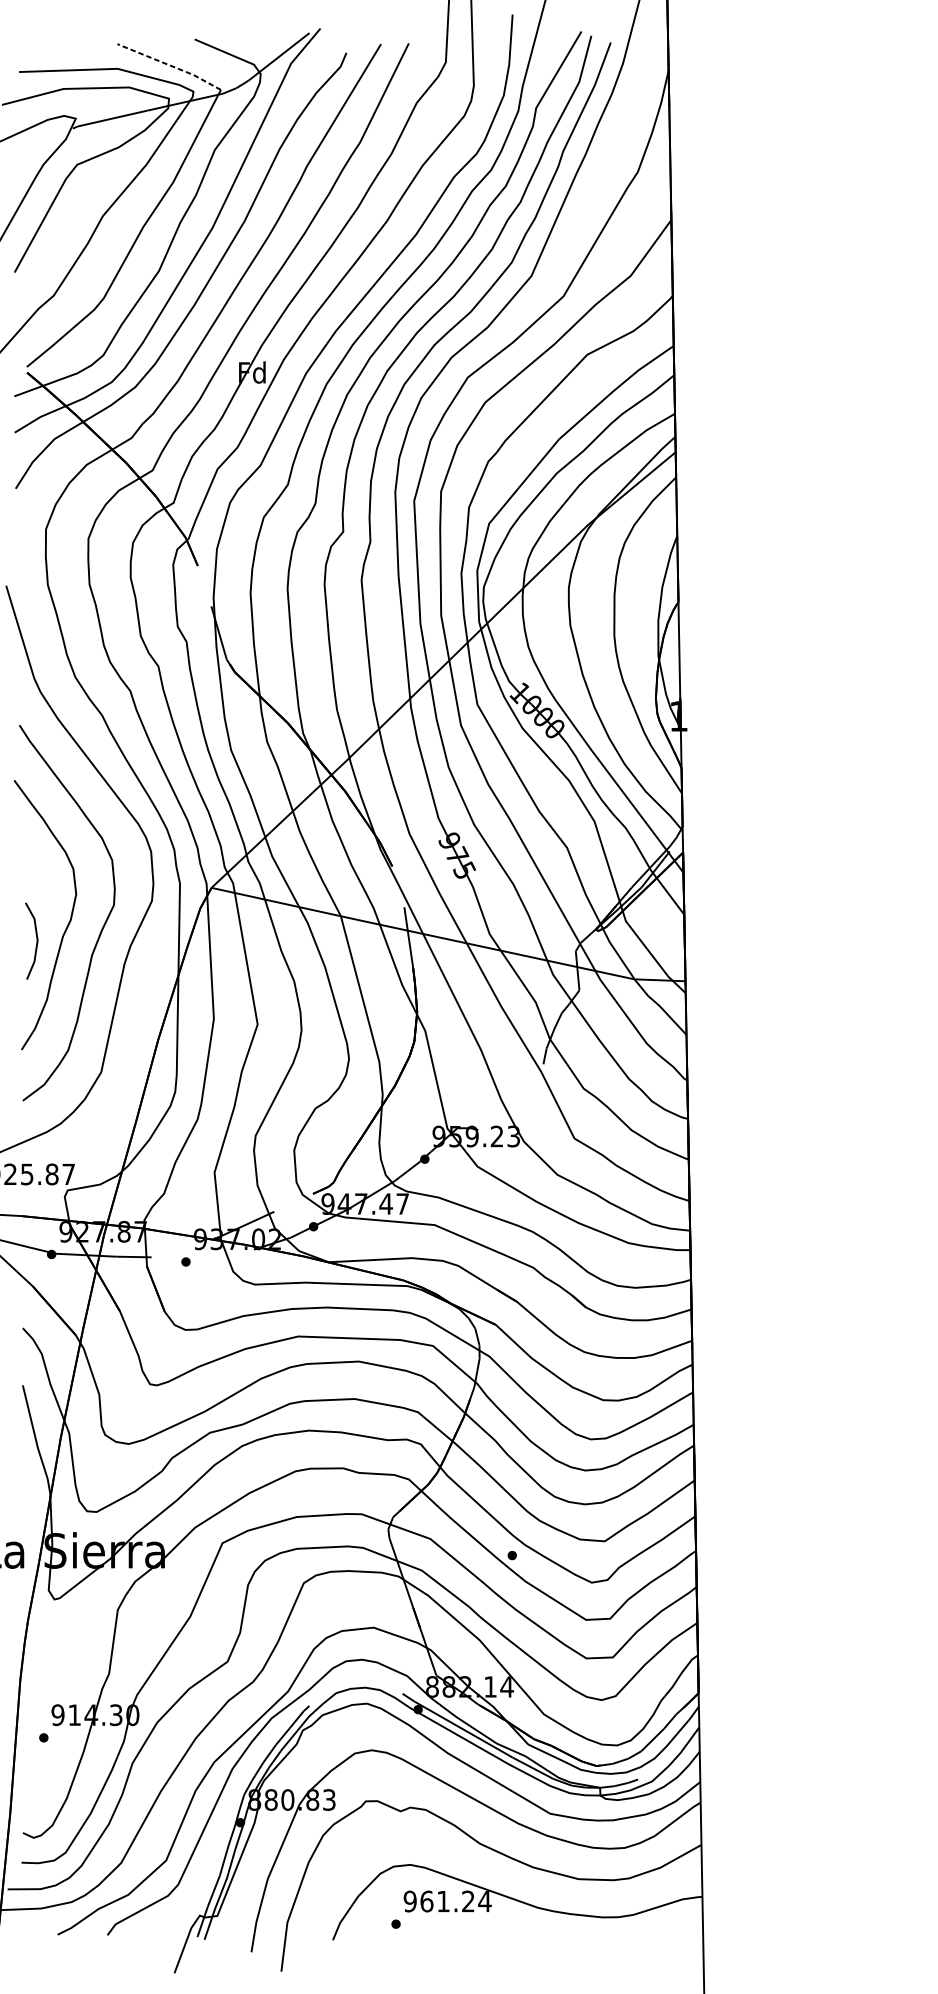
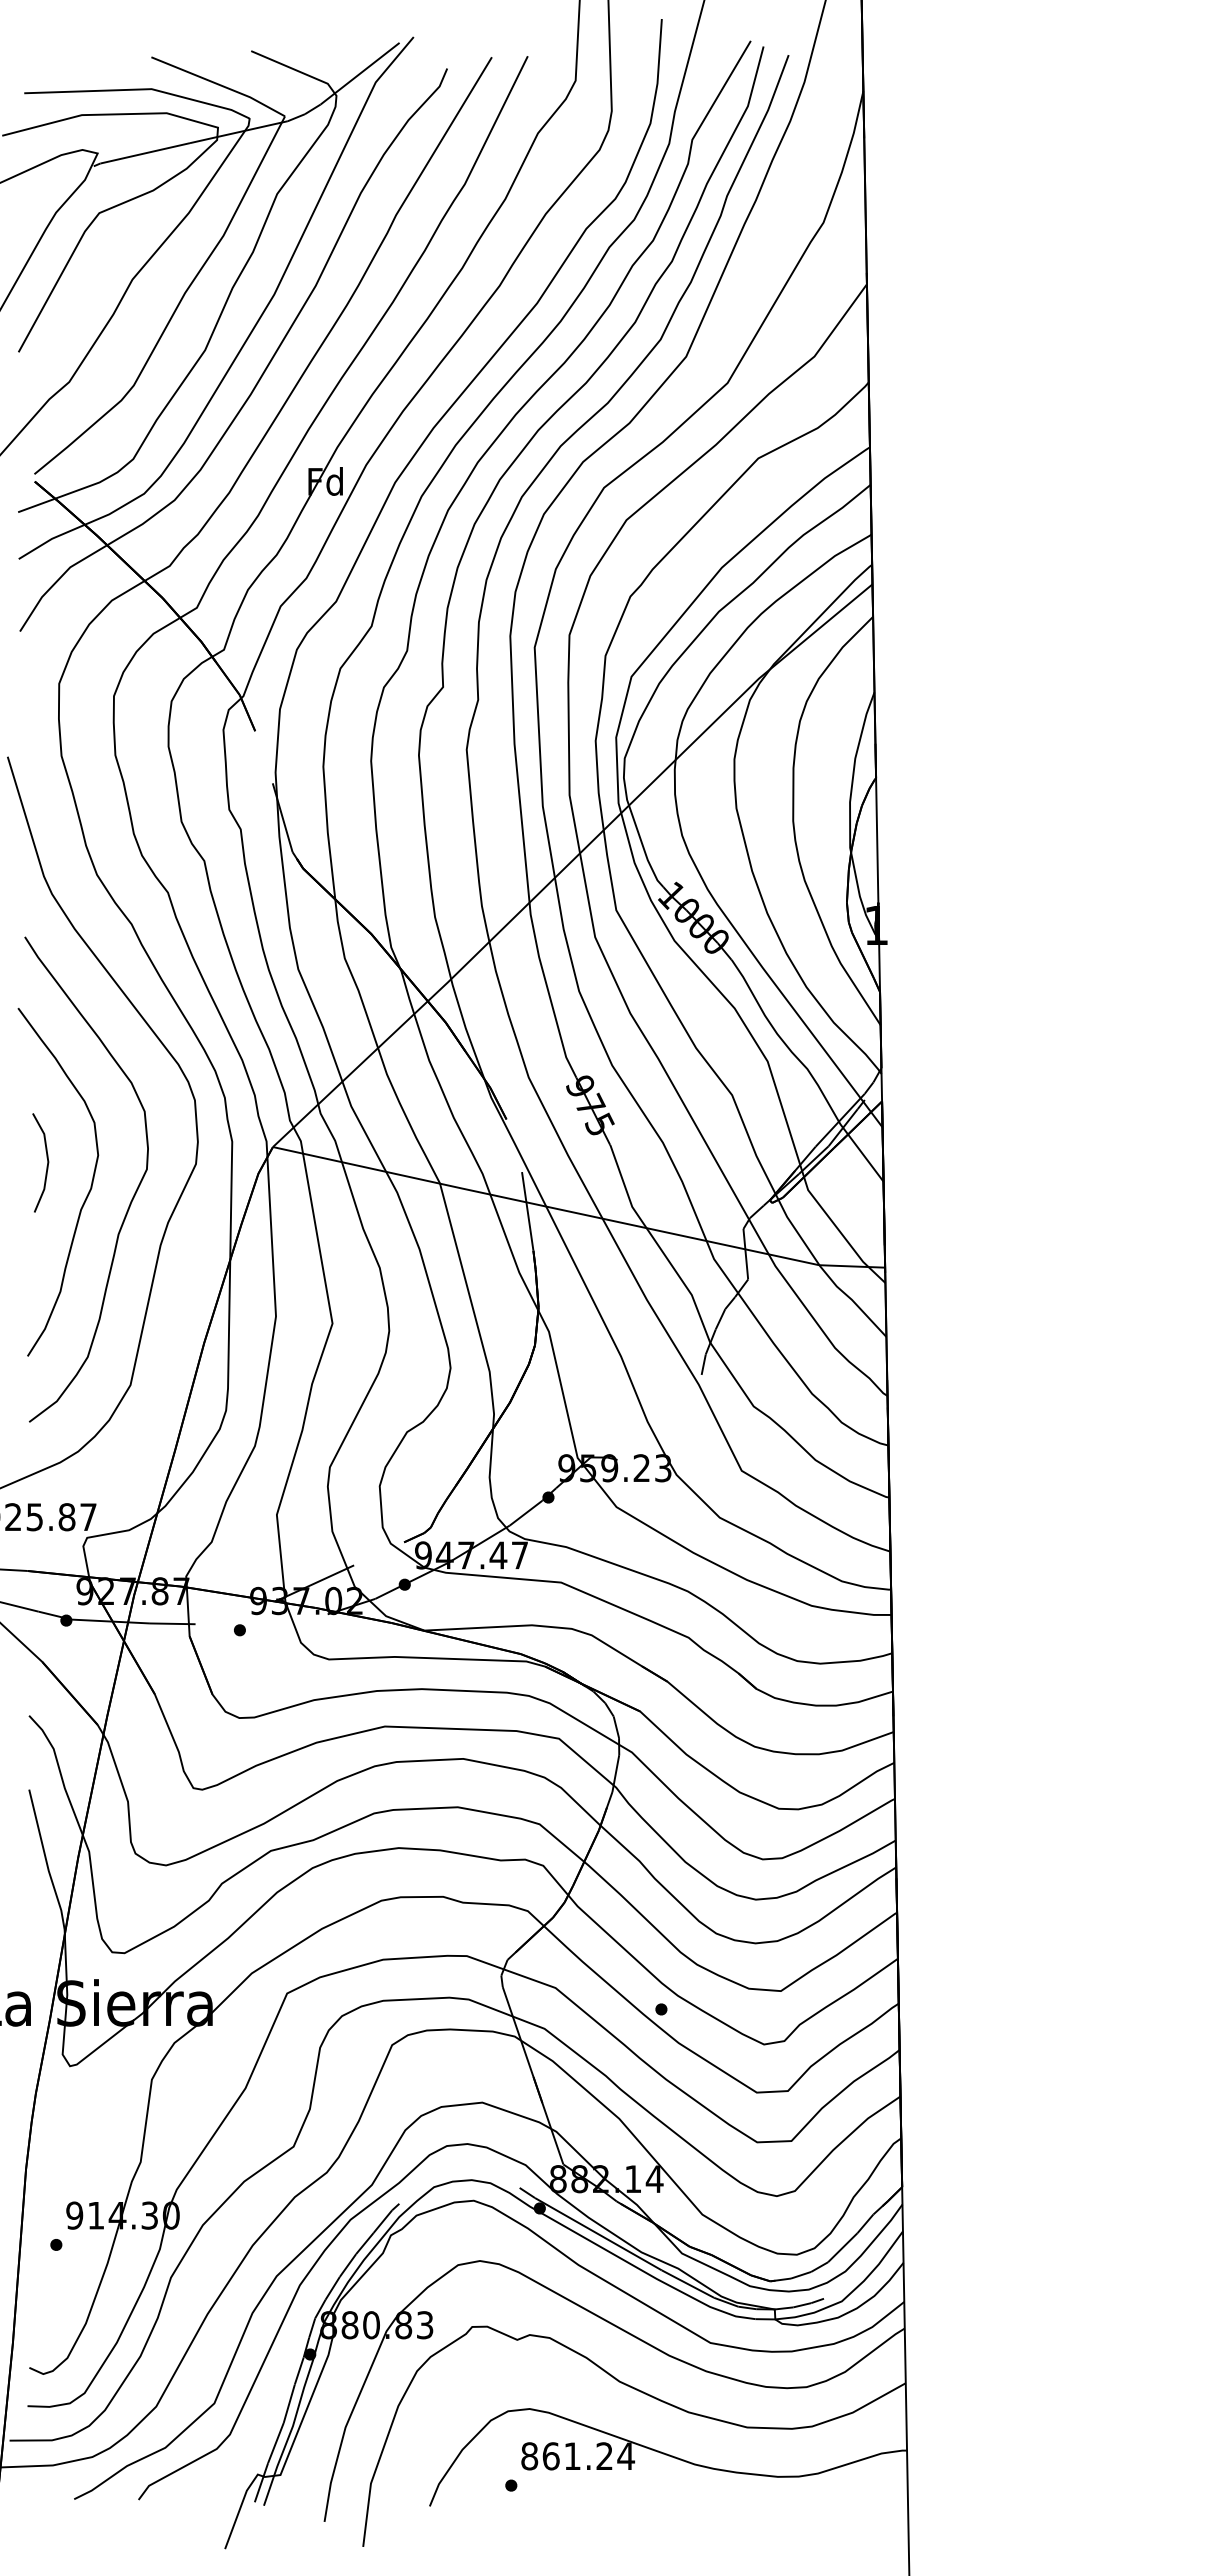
line: (170, 65) -> (219, 84), dashed -> solid
line: (36, 940) -> (47, 1162), moved
text: (410, 1901) -> (529, 2456), 961.24 -> 861.24

